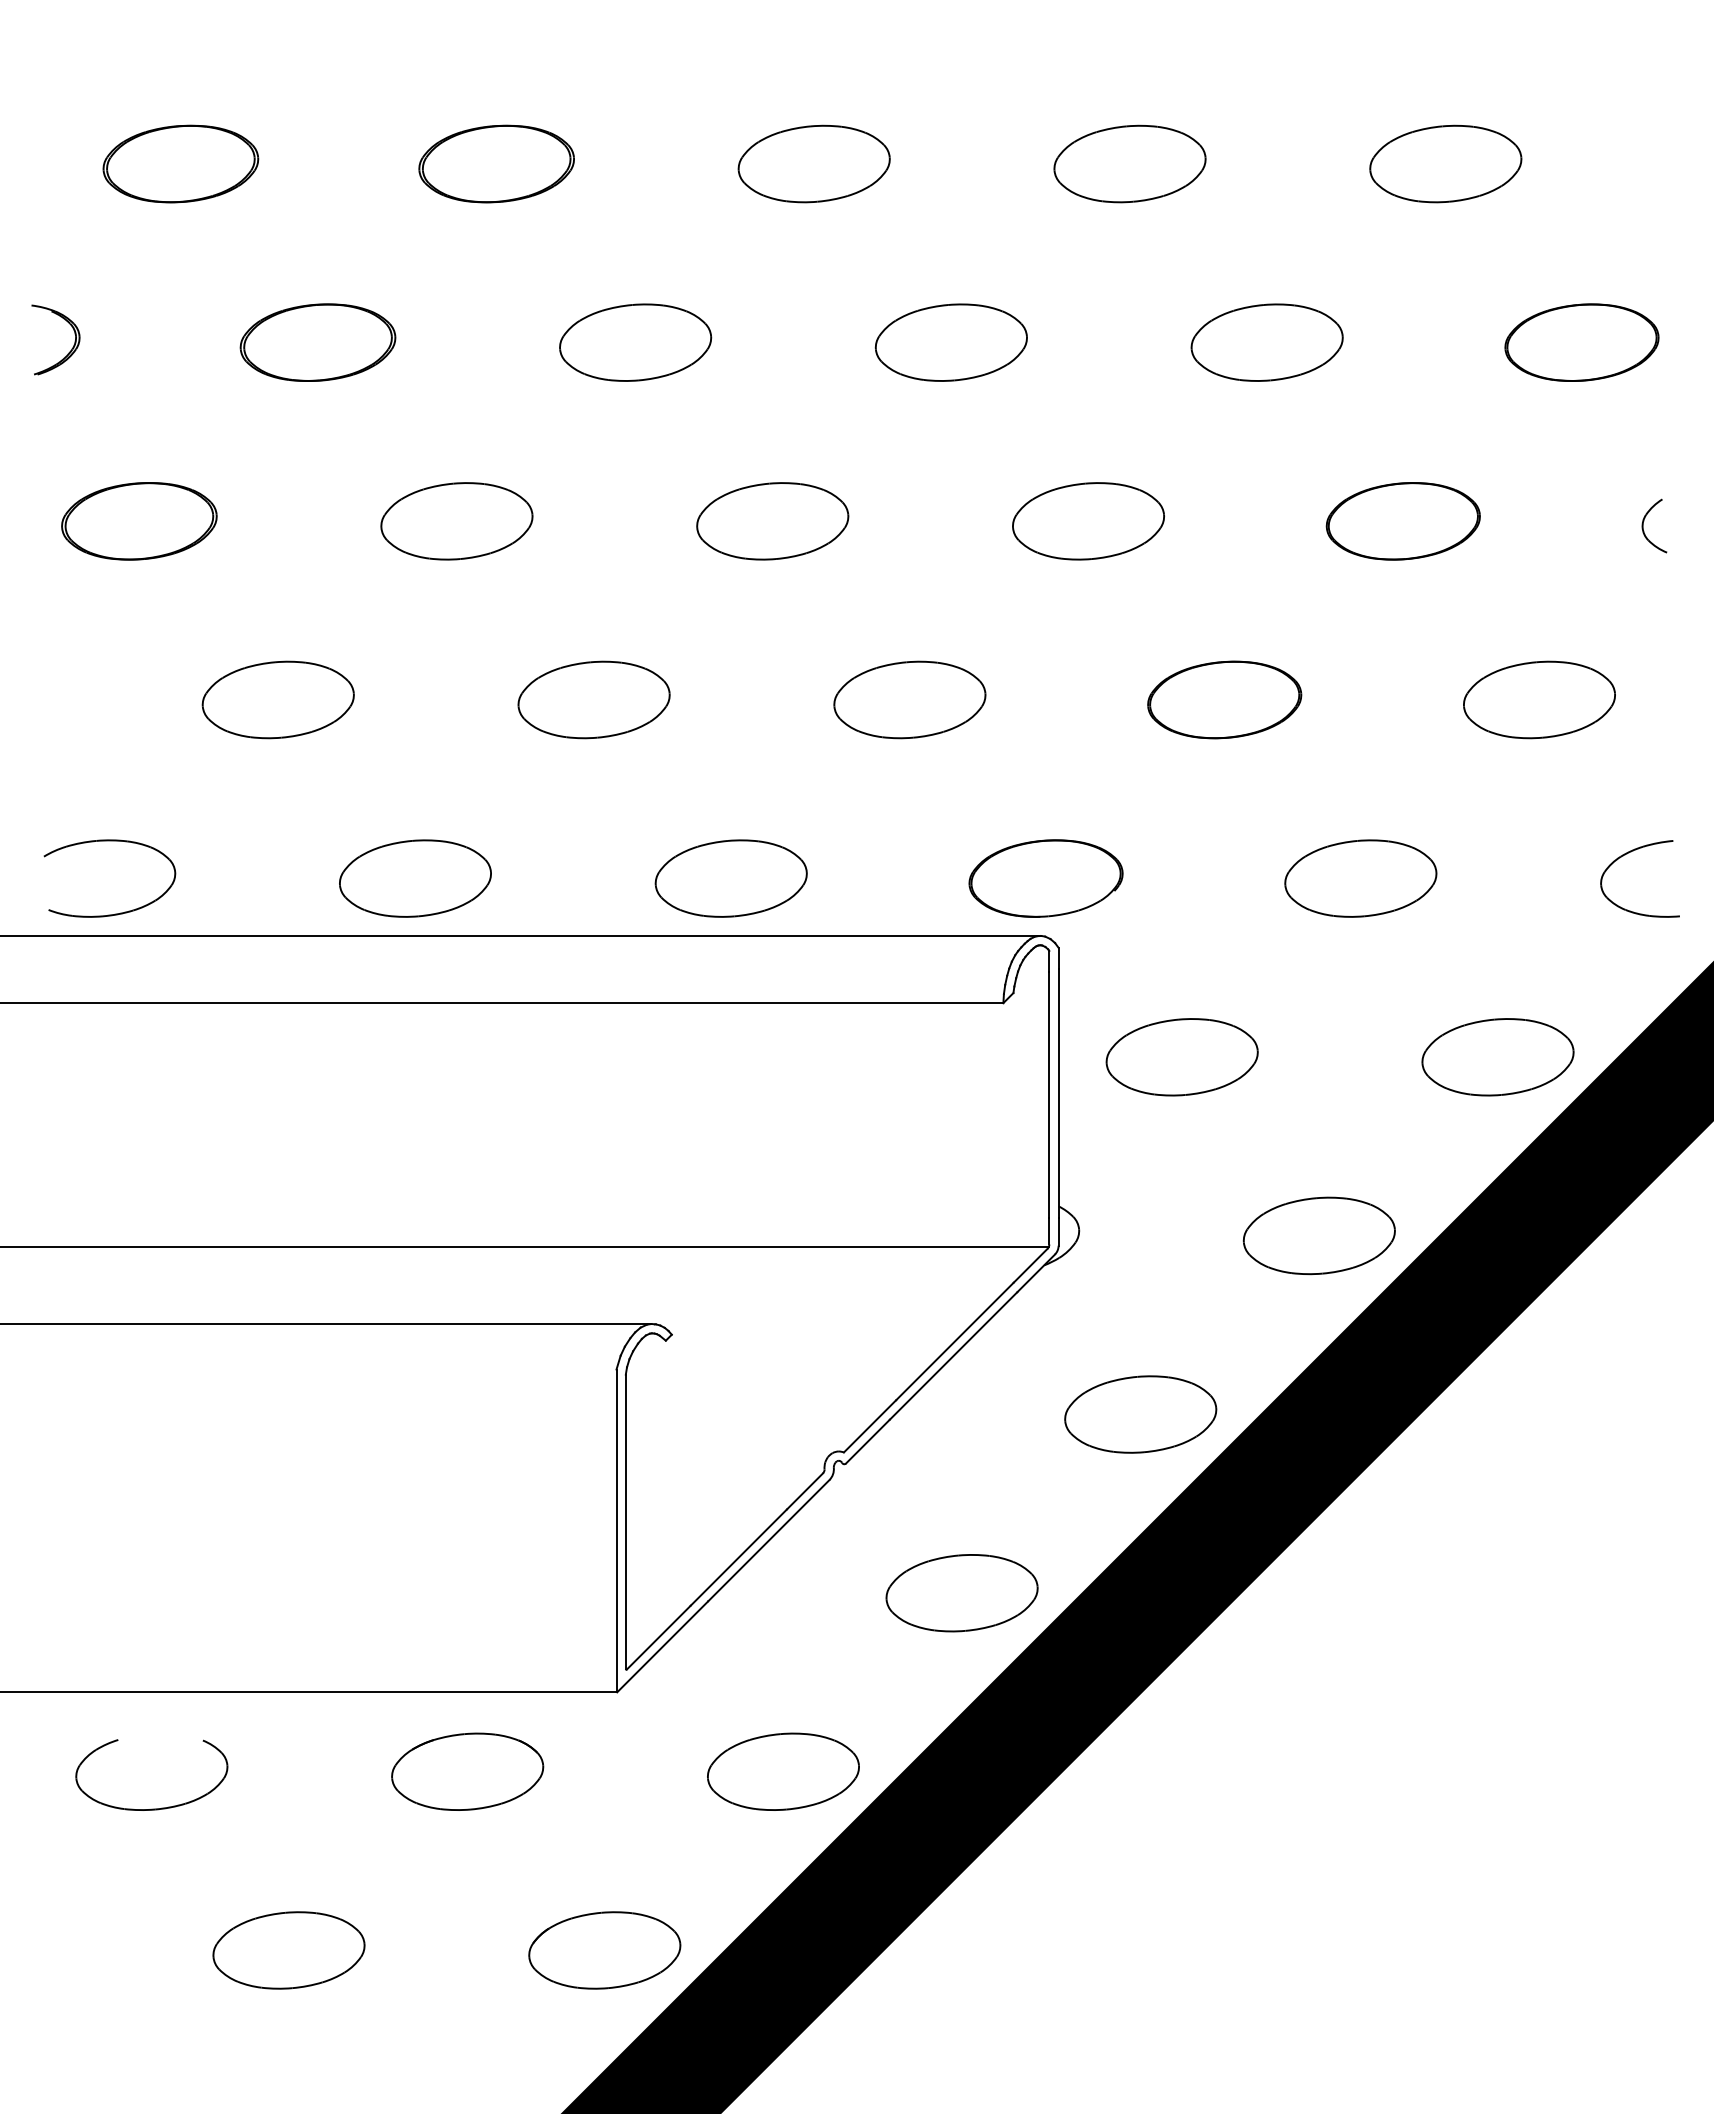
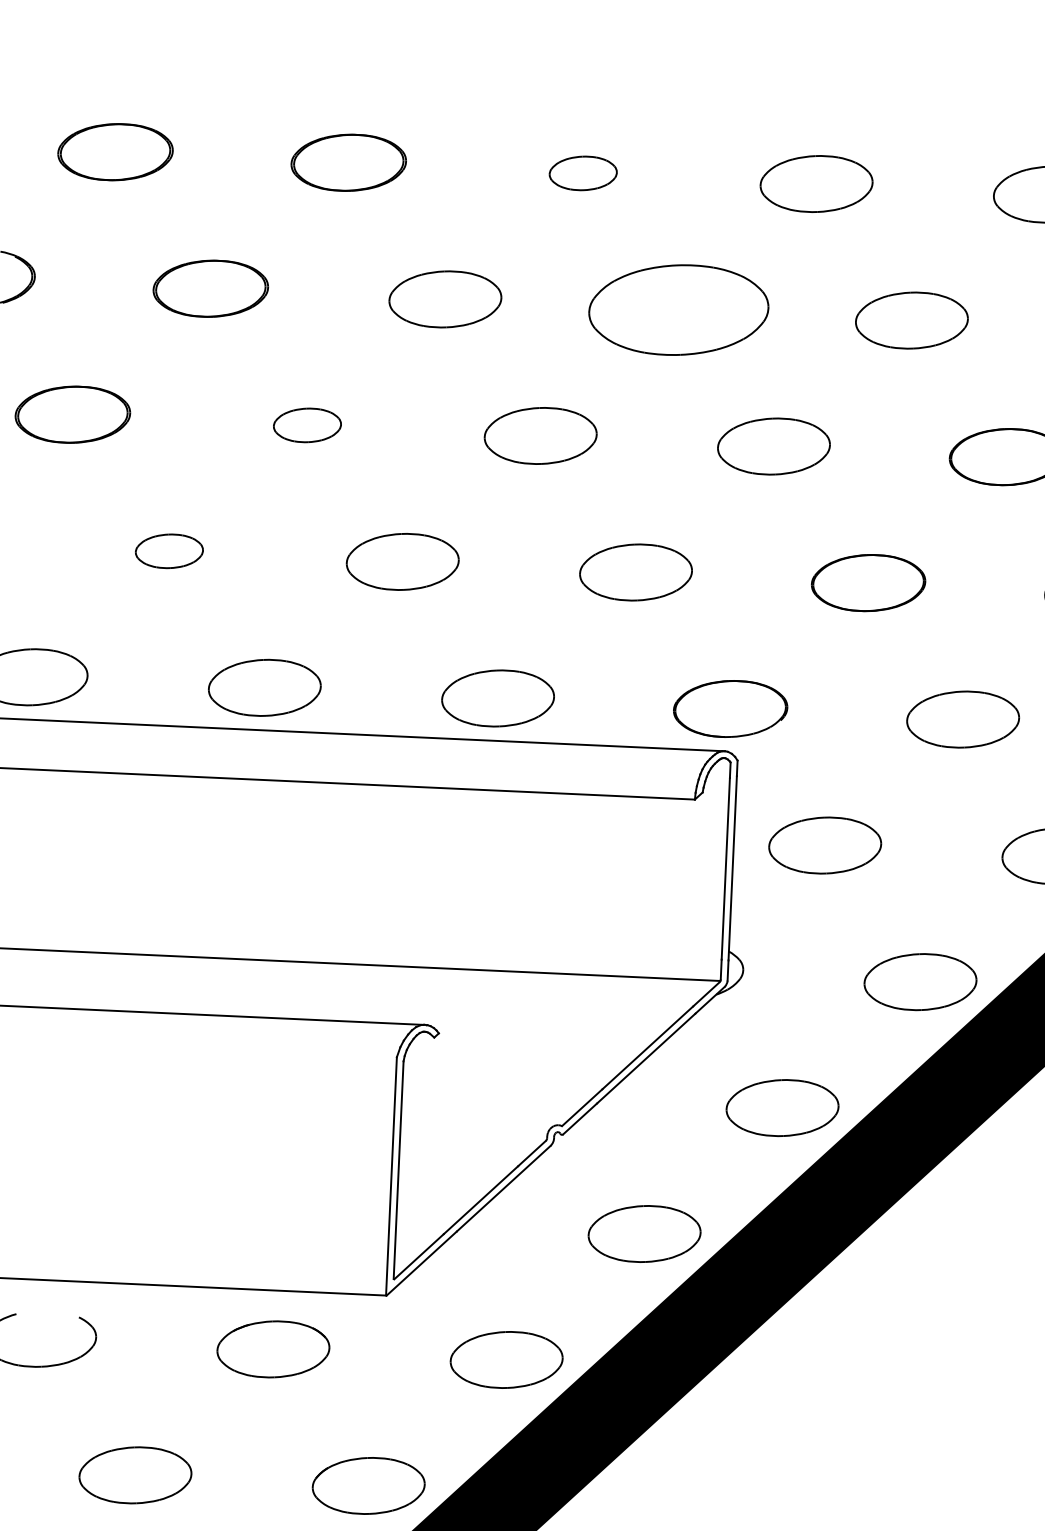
part: (813, 163) -> (582, 173), size x0.6
part: (950, 342) -> (678, 309), size x1.6
part: (456, 521) -> (307, 425), size x0.6
part: (277, 699) -> (168, 550), size x0.6

